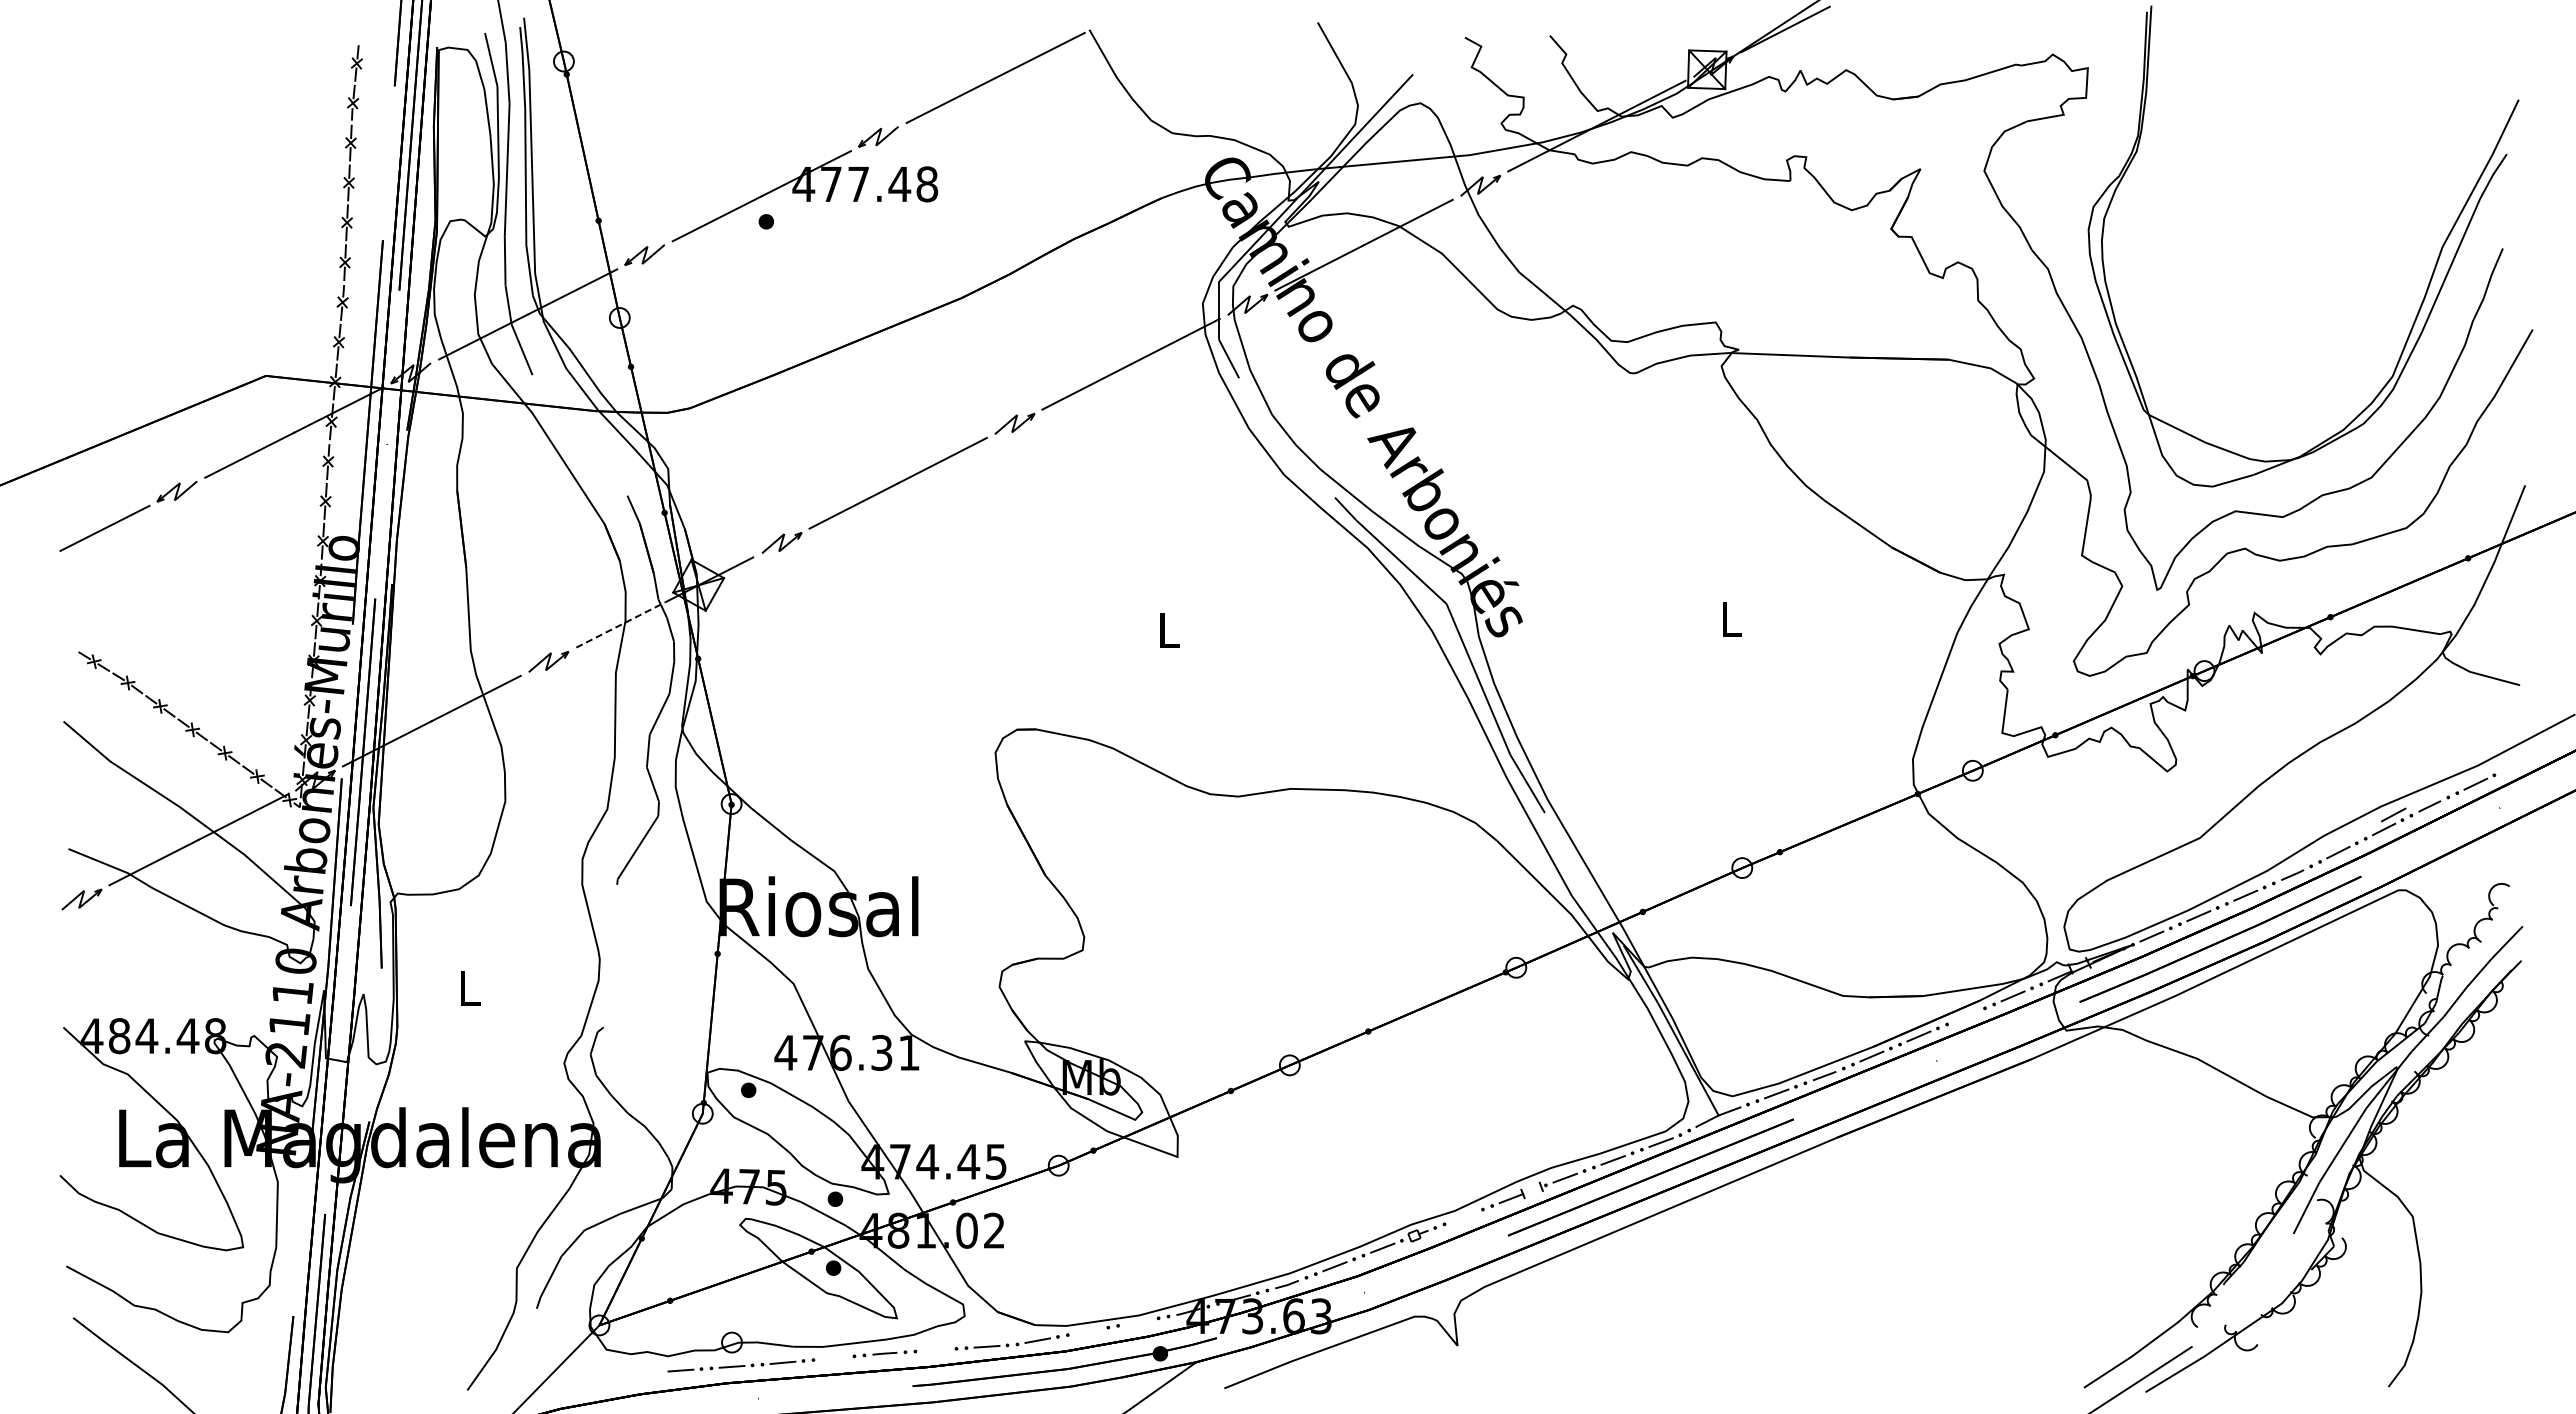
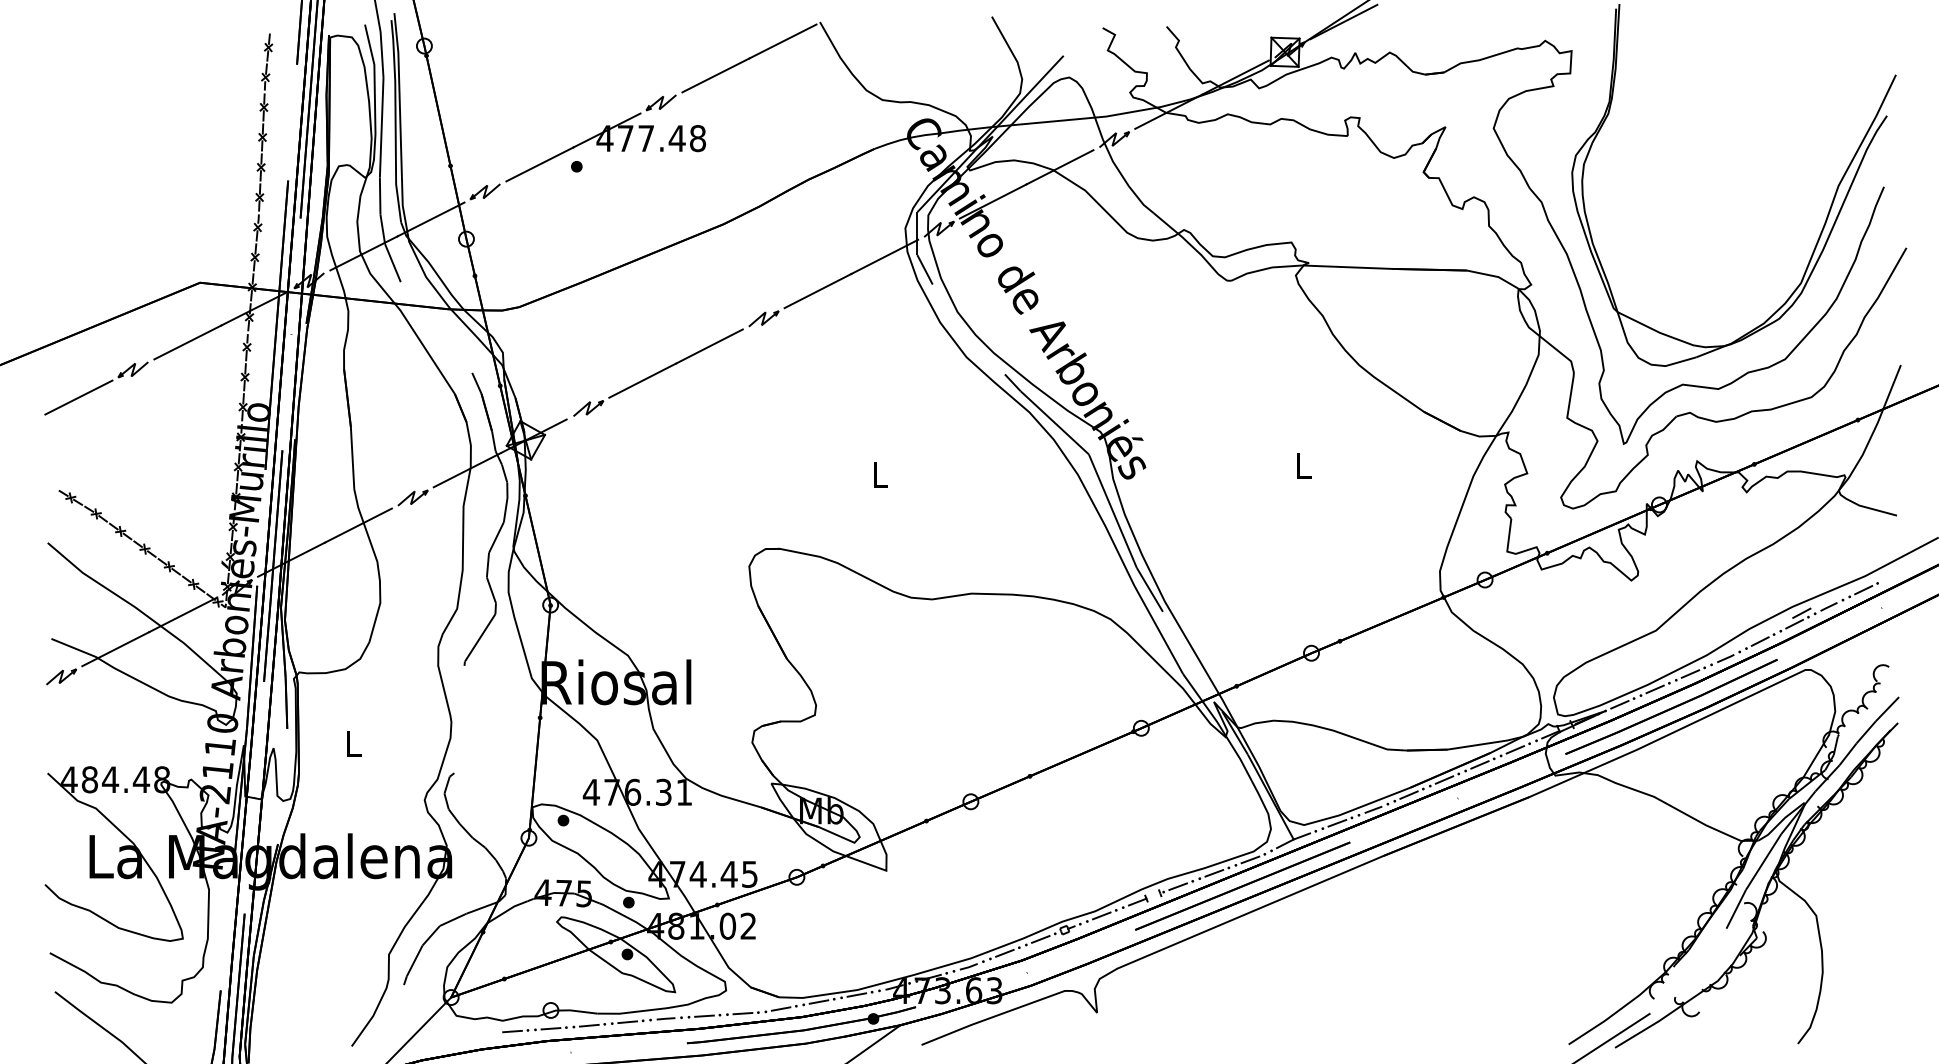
line: (620, 624) -> (467, 469), dashed -> solid
line: (1965, 1016) -> (1479, 764), added
line: (1463, 1216) -> (1101, 915), added
line: (1138, 1321) -> (856, 994), added
line: (1087, 1331) -> (818, 1002), added
line: (935, 1350) -> (704, 1016), added
line: (833, 1358) -> (627, 1022), added

